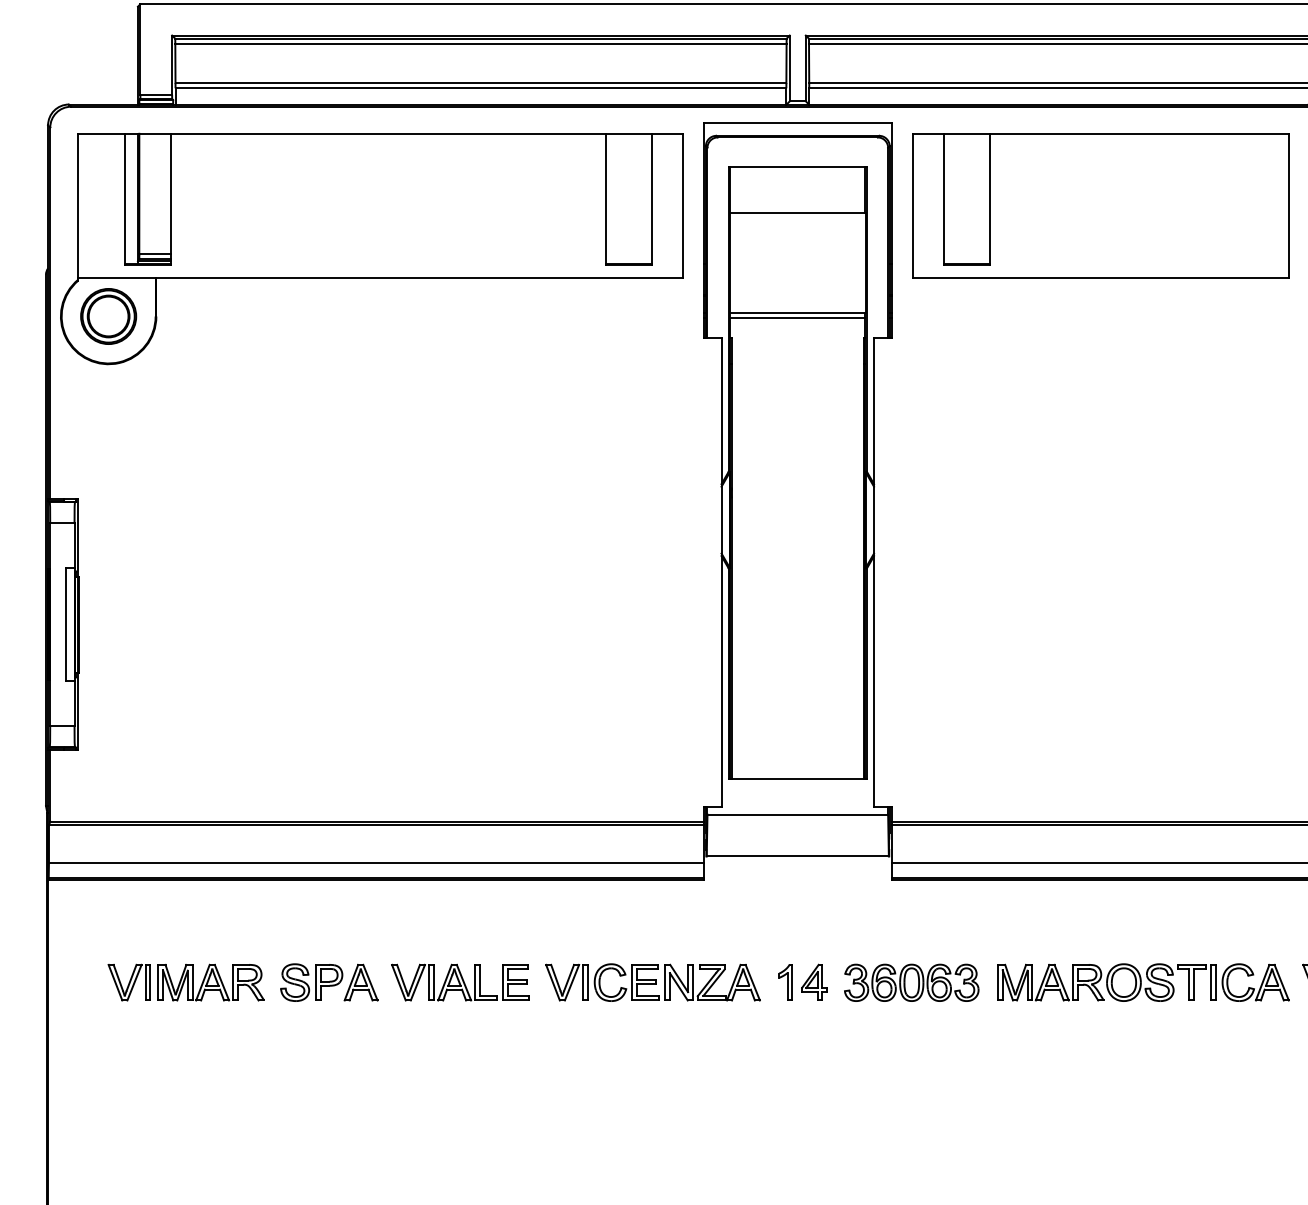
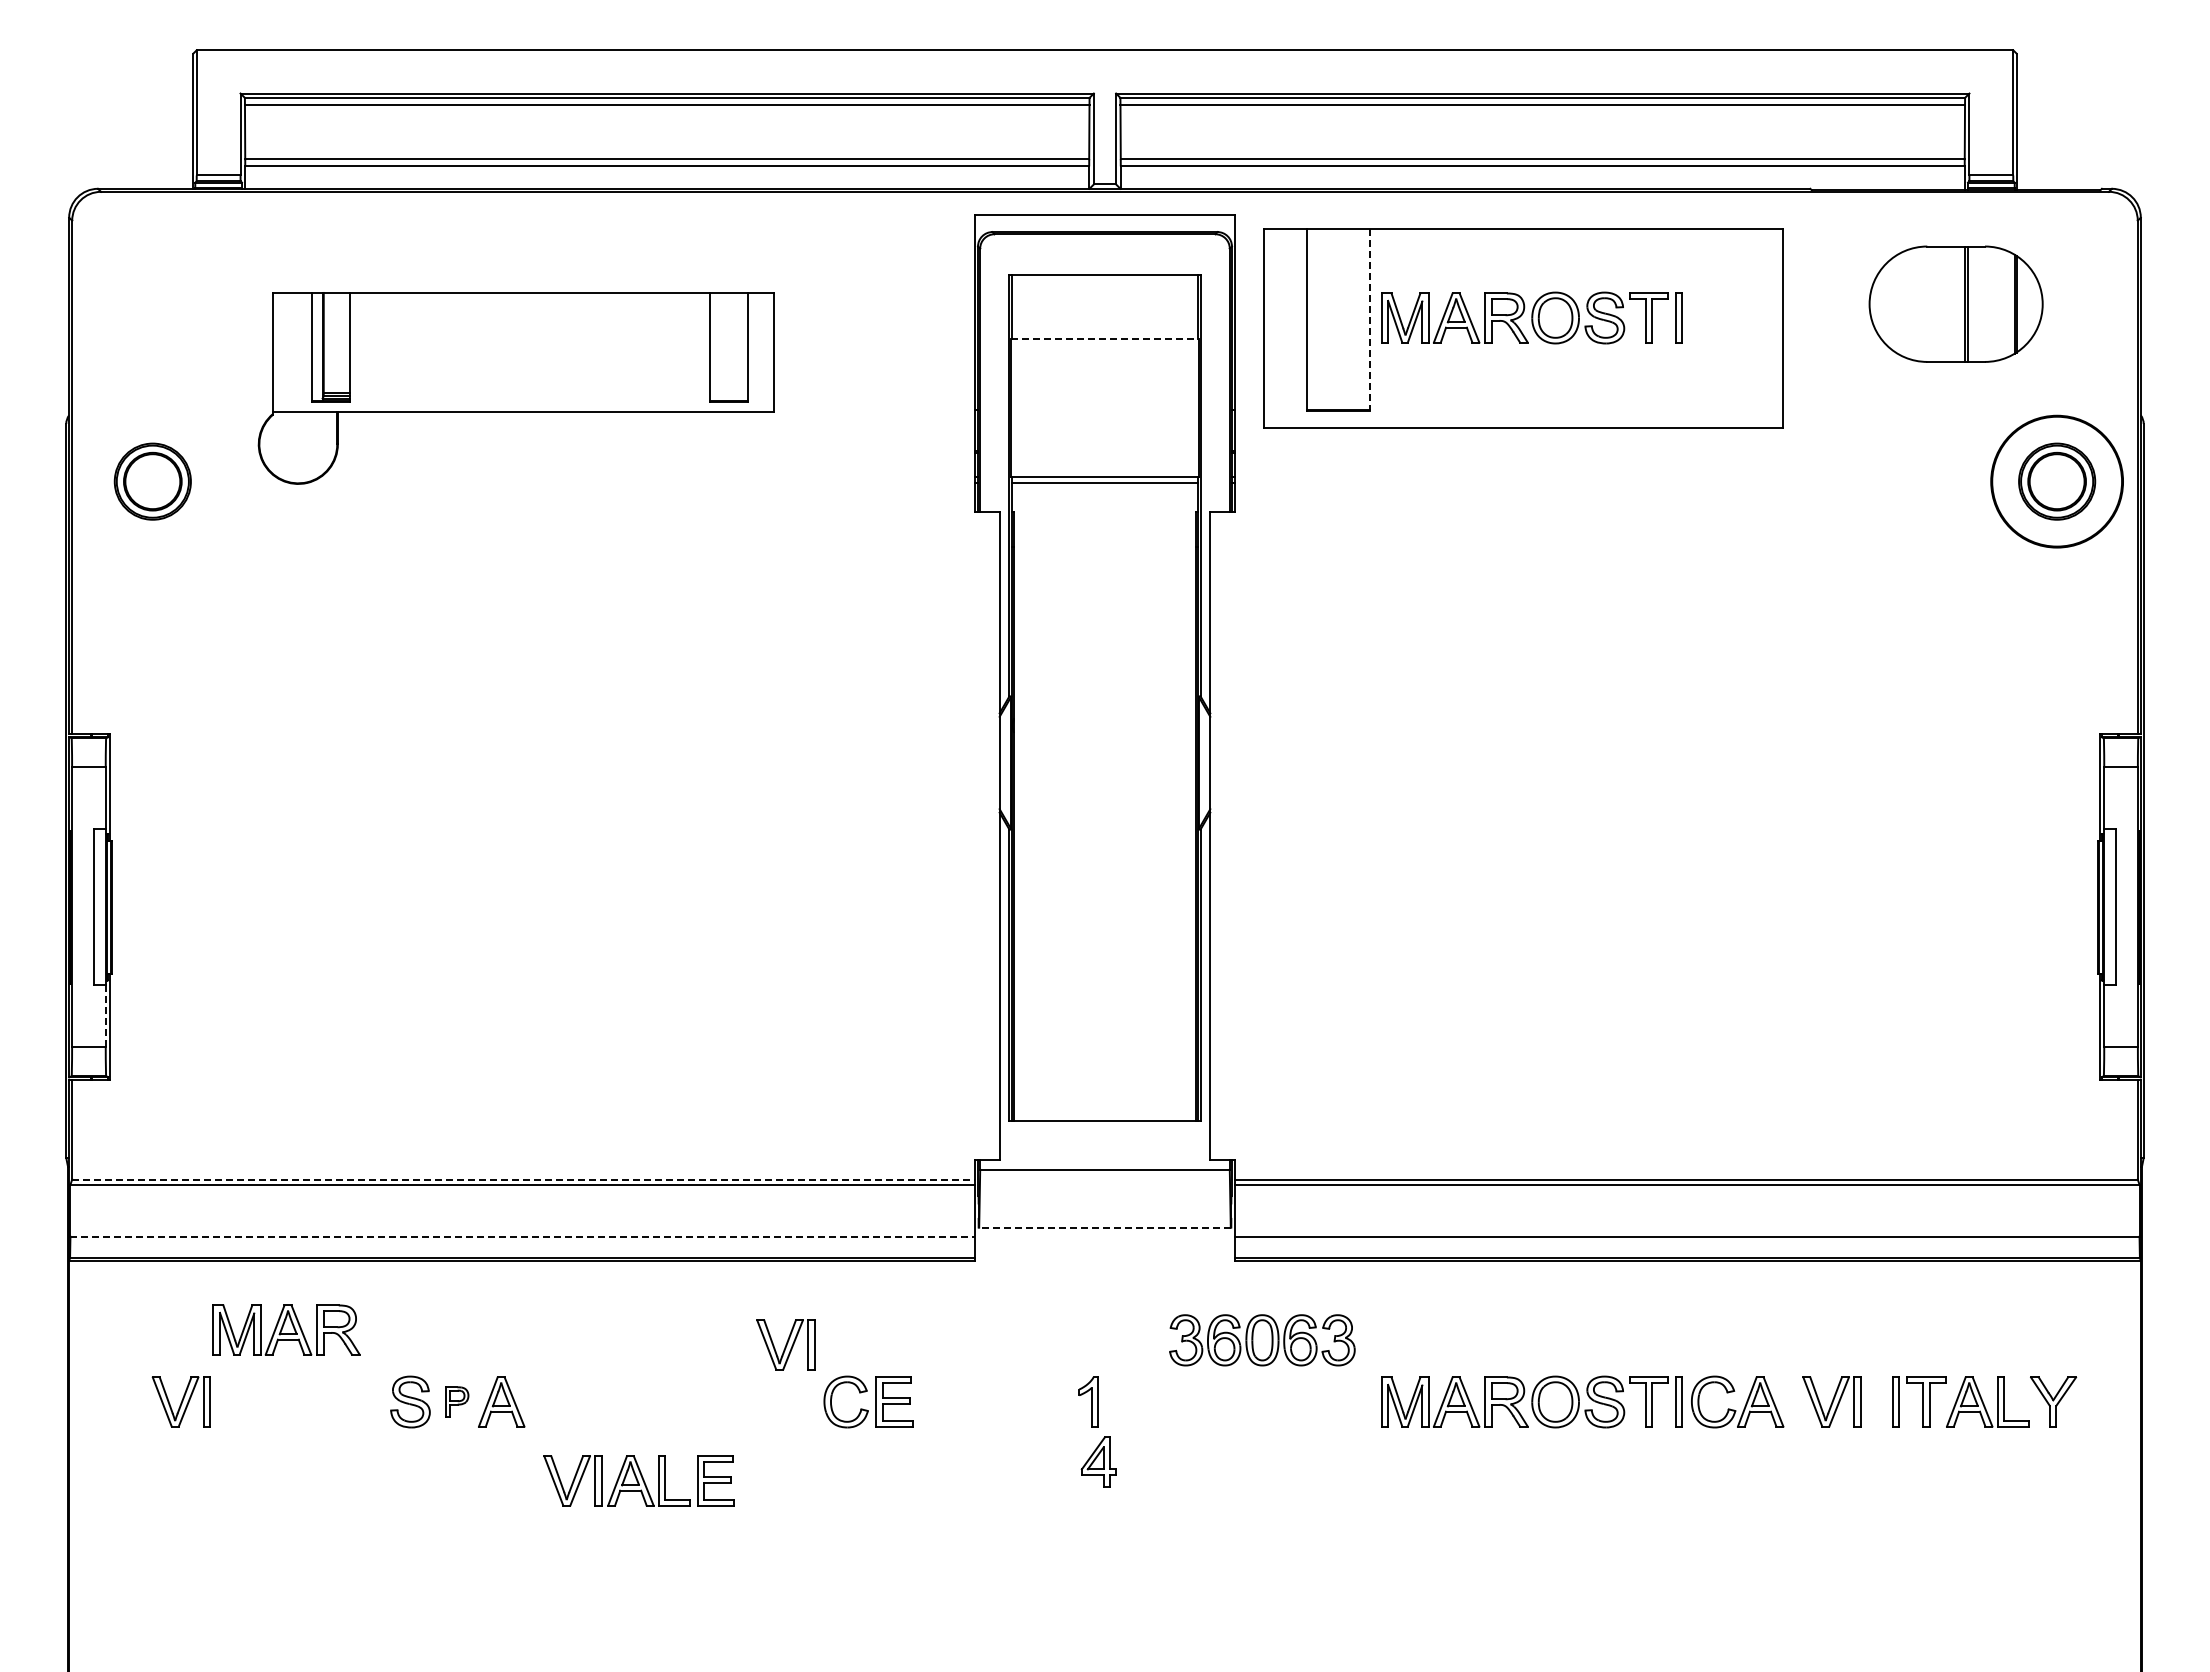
part: (1106, 197) -> (1531, 317), added
line: (989, 199) -> (1370, 320), solid -> dashed
line: (798, 212) -> (1105, 338), solid -> dashed
part: (371, 249) -> (516, 388), size x0.6
line: (74, 703) -> (105, 1016), solid -> dashed
line: (377, 821) -> (524, 1179), solid -> dashed
line: (798, 856) -> (1105, 1227), solid -> dashed
line: (376, 862) -> (523, 1236), solid -> dashed
part: (211, 982) -> (286, 1329), moved
part: (329, 982) -> (457, 1401), size x0.6
part: (460, 982) -> (638, 1480), moved
part: (566, 982) -> (785, 1344), moved
part: (712, 982) -> (987, 1401), removed
part: (814, 982) -> (1098, 1461), moved
part: (911, 983) -> (1262, 1340), moved

